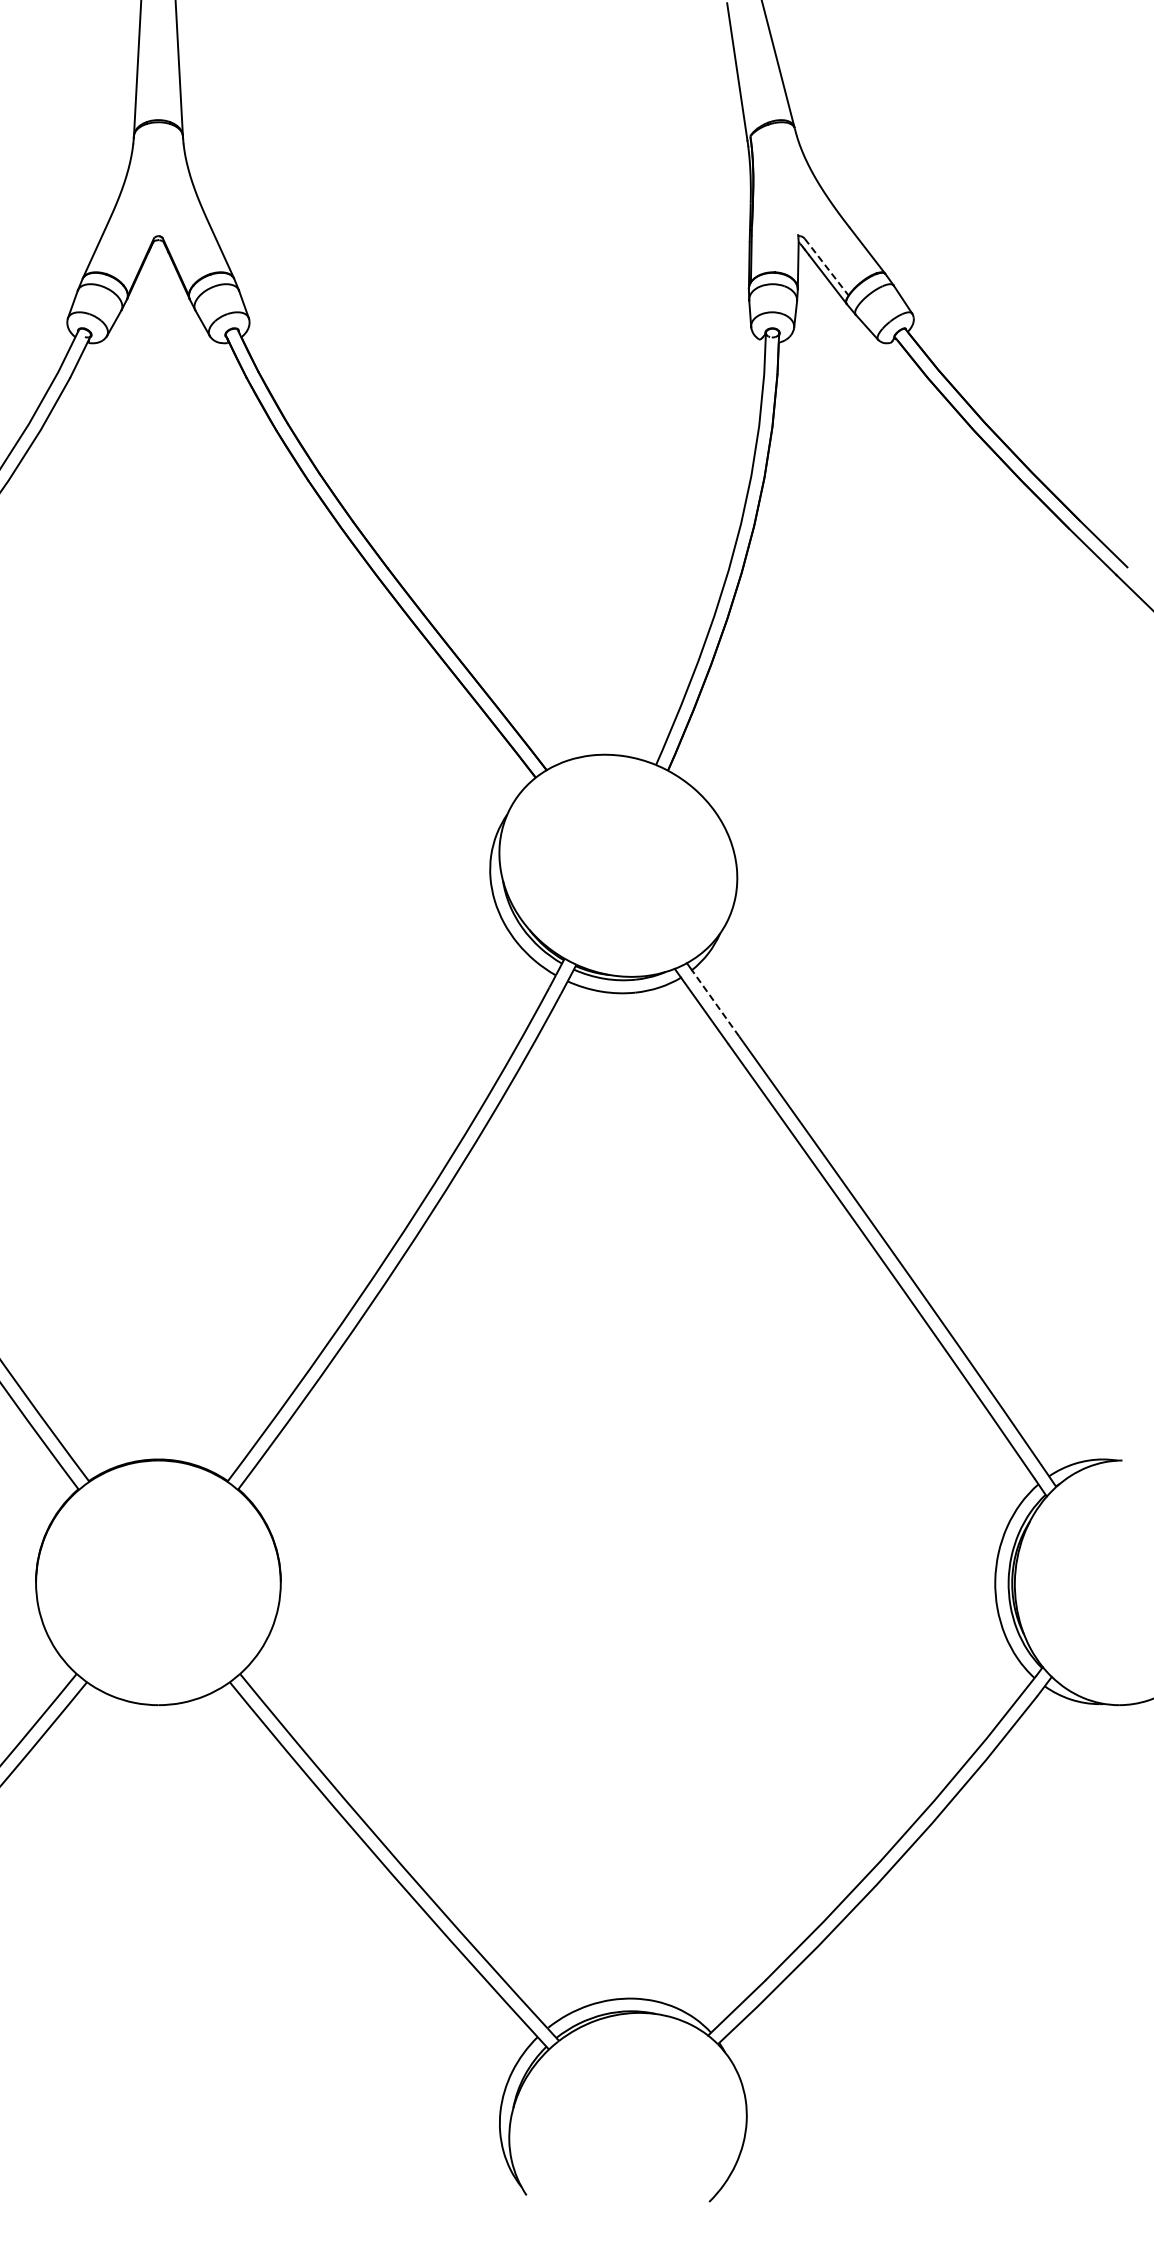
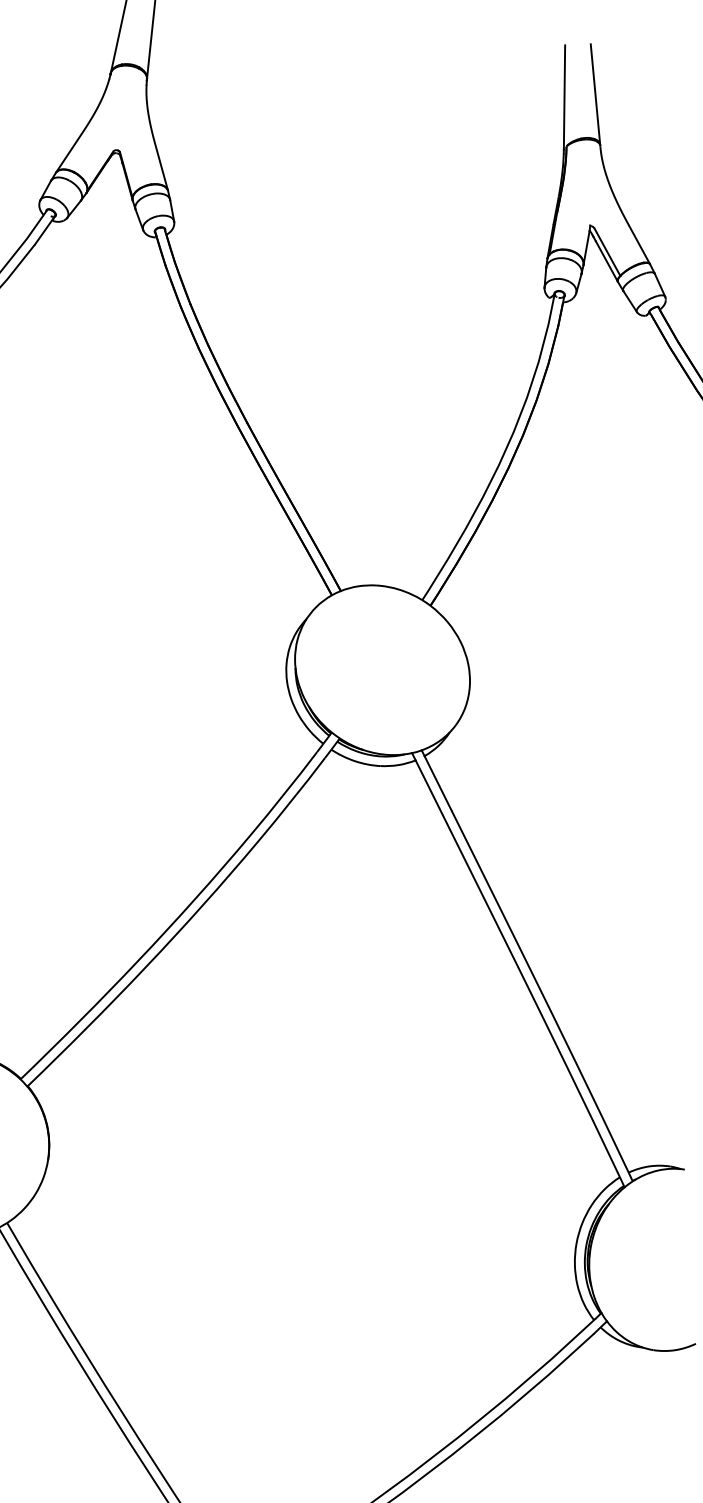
line: (826, 267) -> (607, 252), dashed -> solid
line: (715, 1003) -> (438, 783), dashed -> solid

